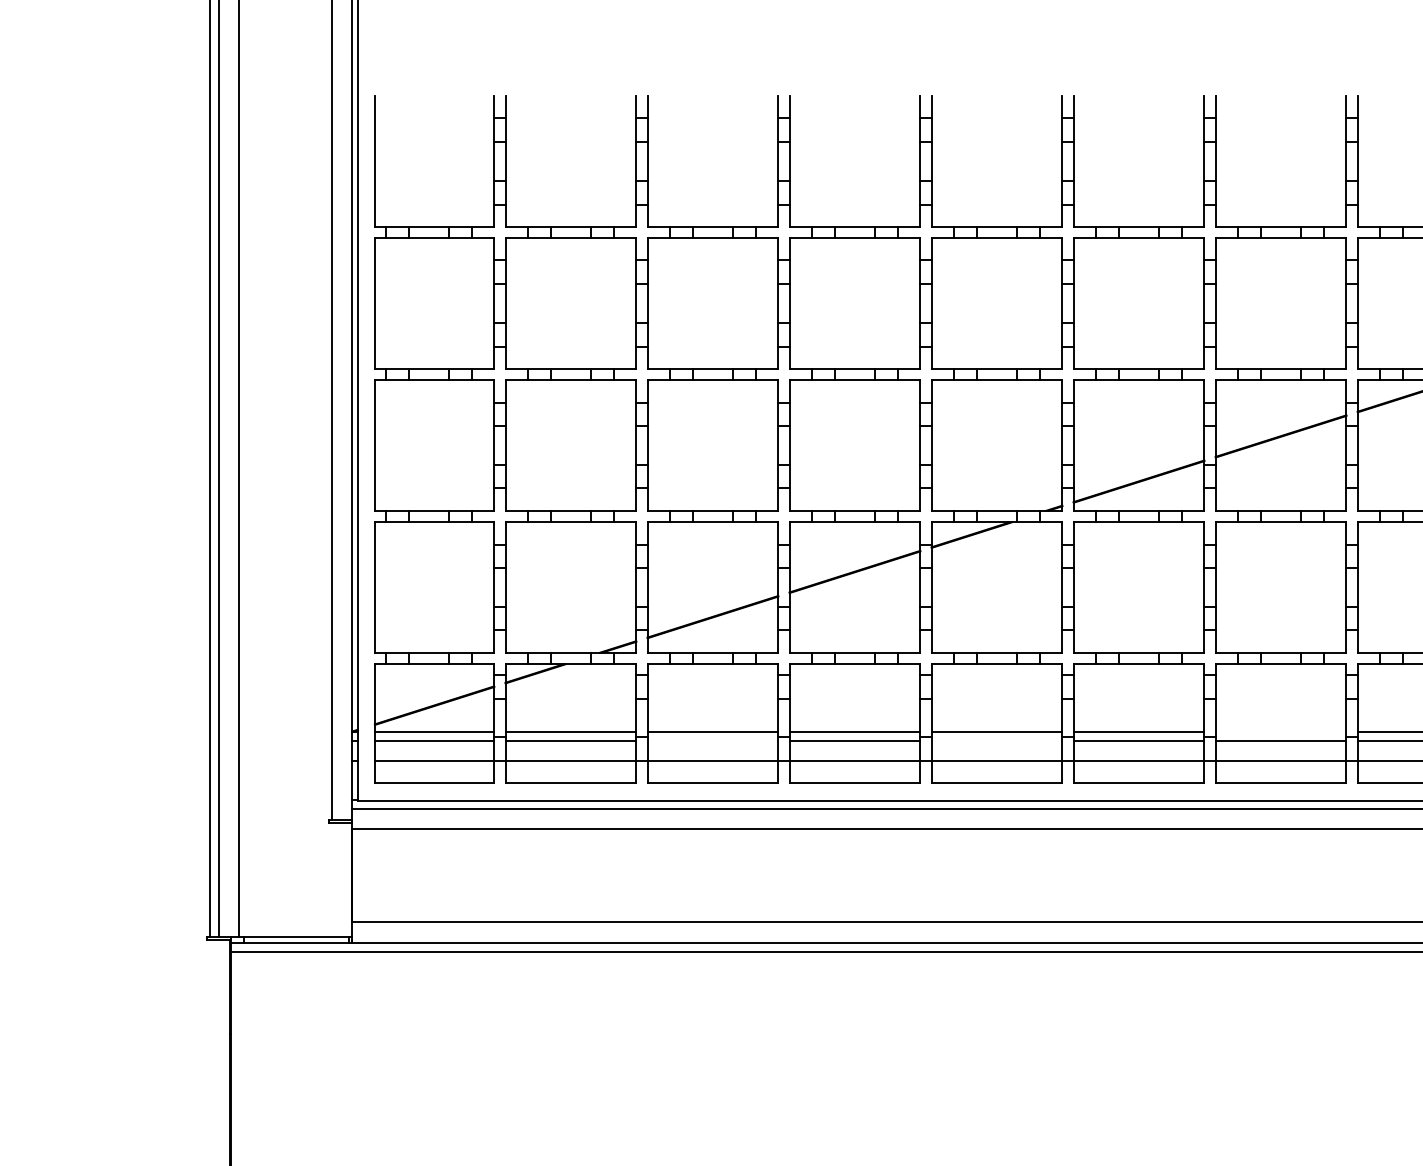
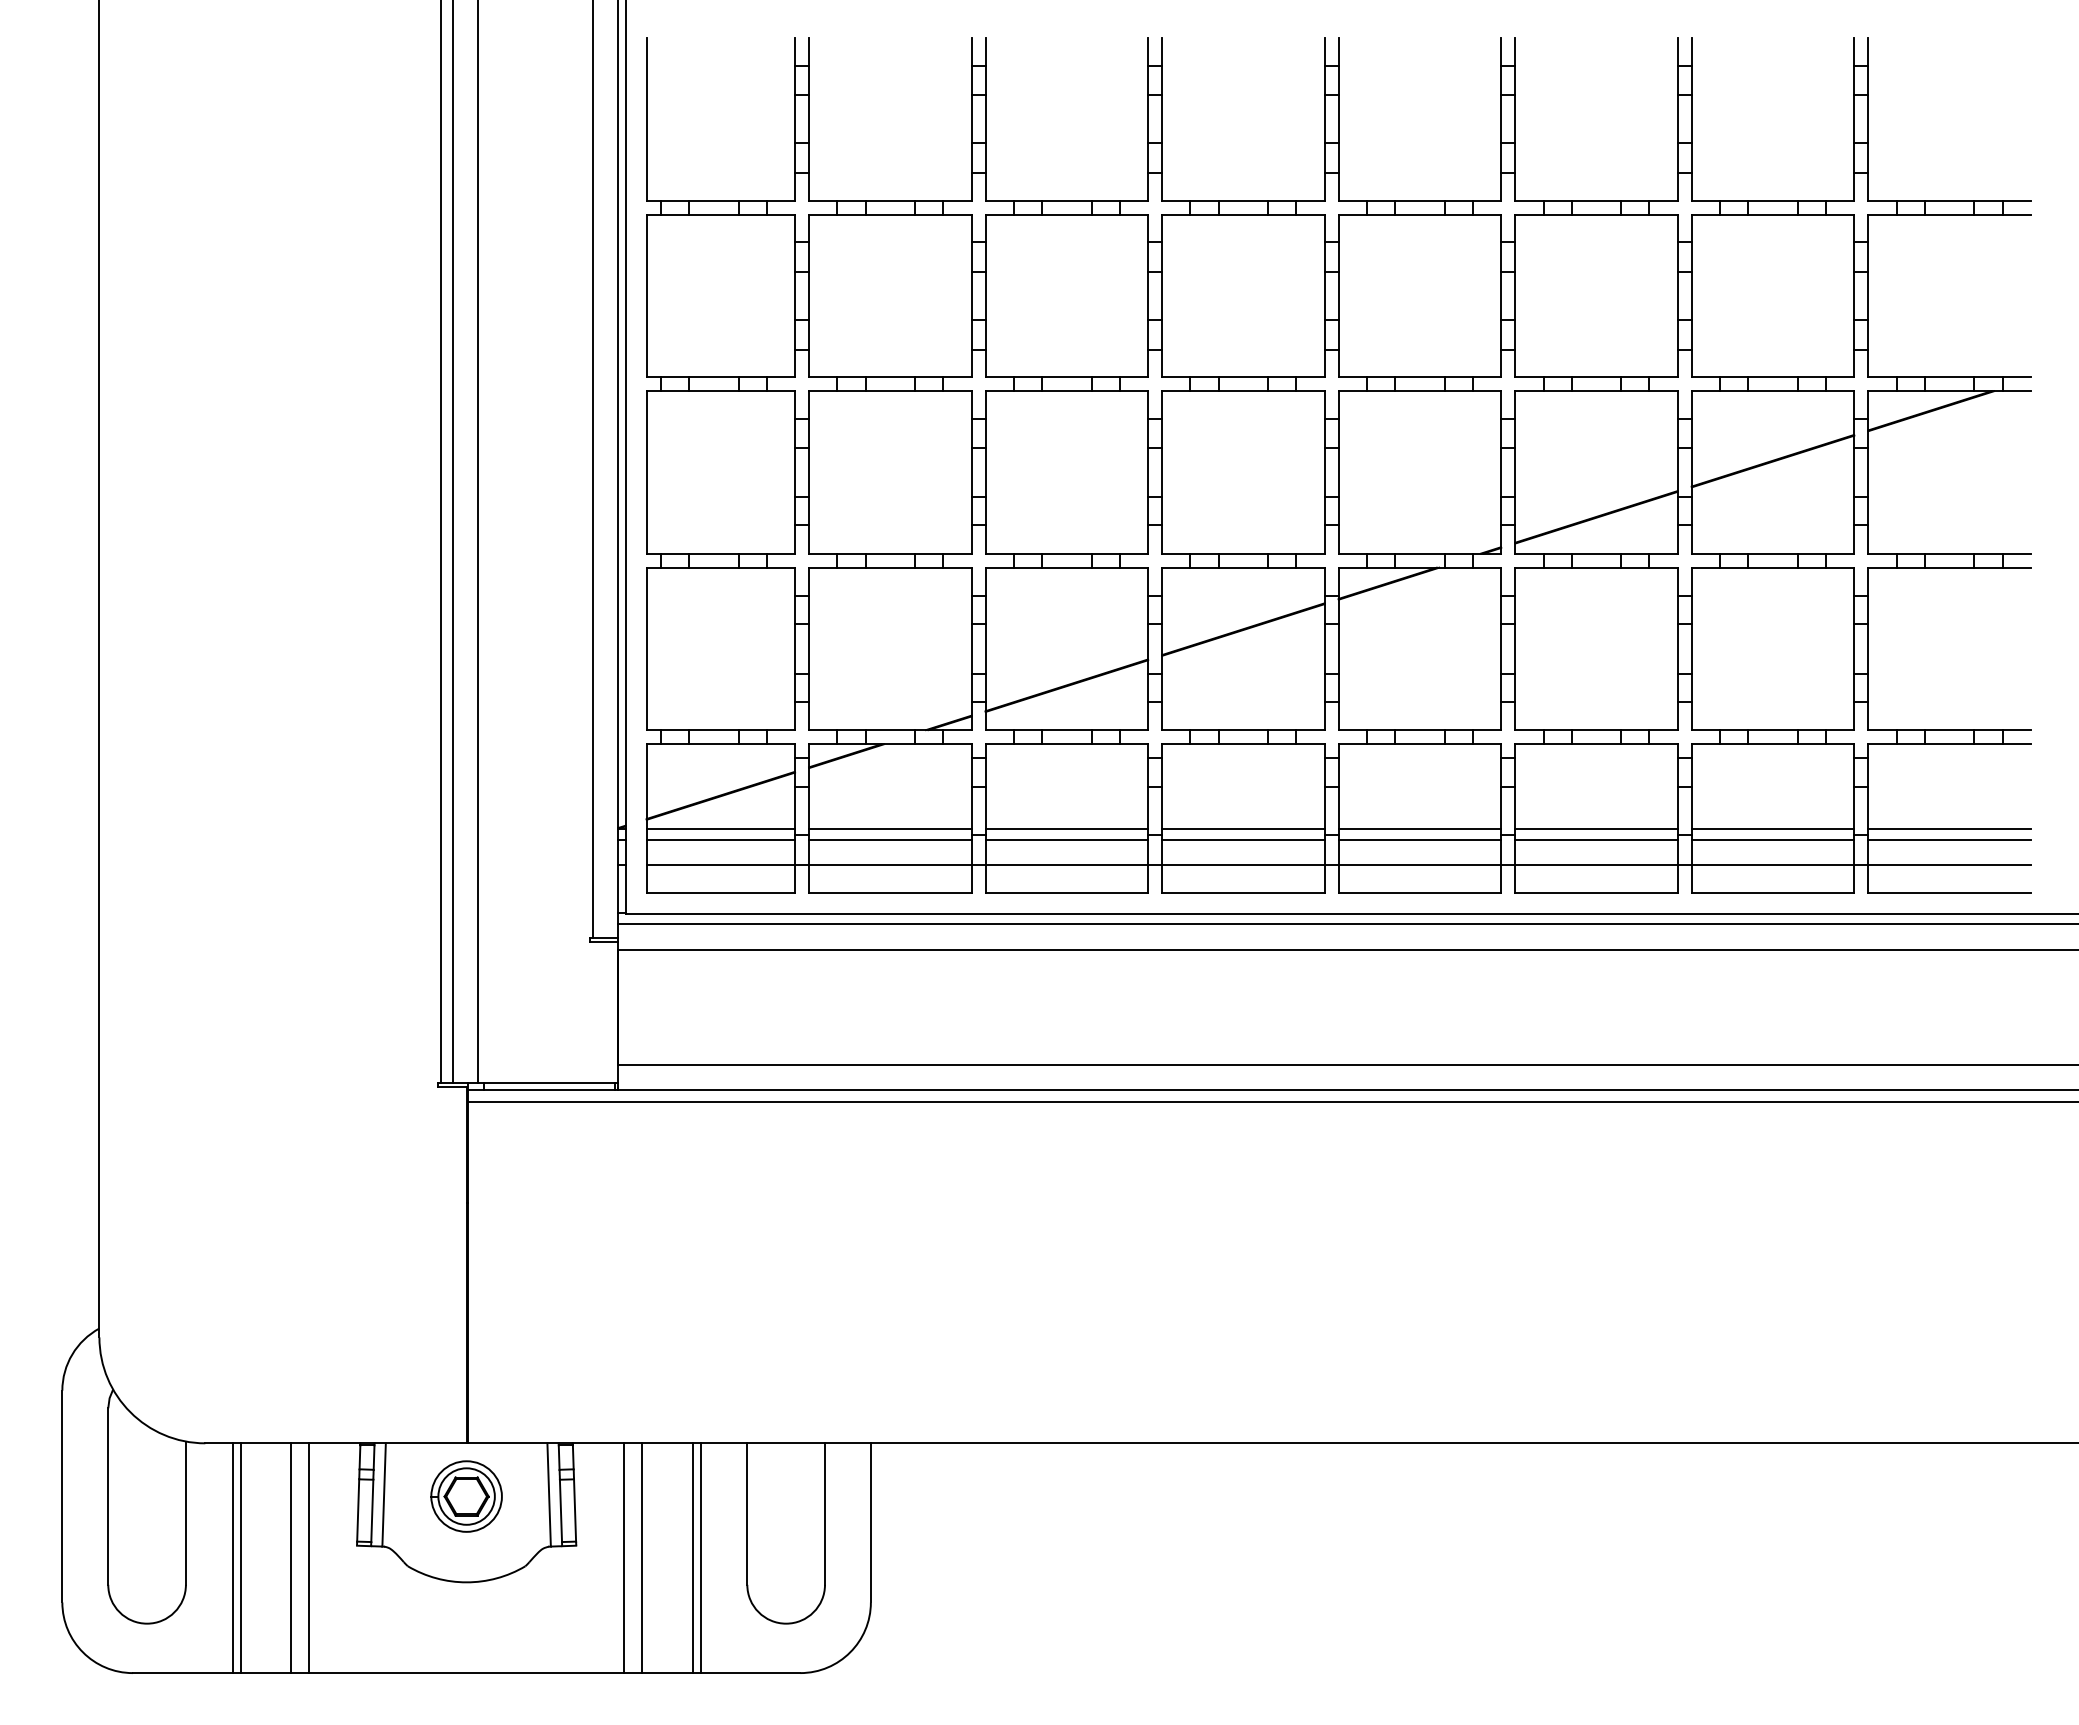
line: (1280, 731) -> (1772, 828), added
line: (712, 740) -> (1066, 839), added
line: (996, 740) -> (1419, 839), added

